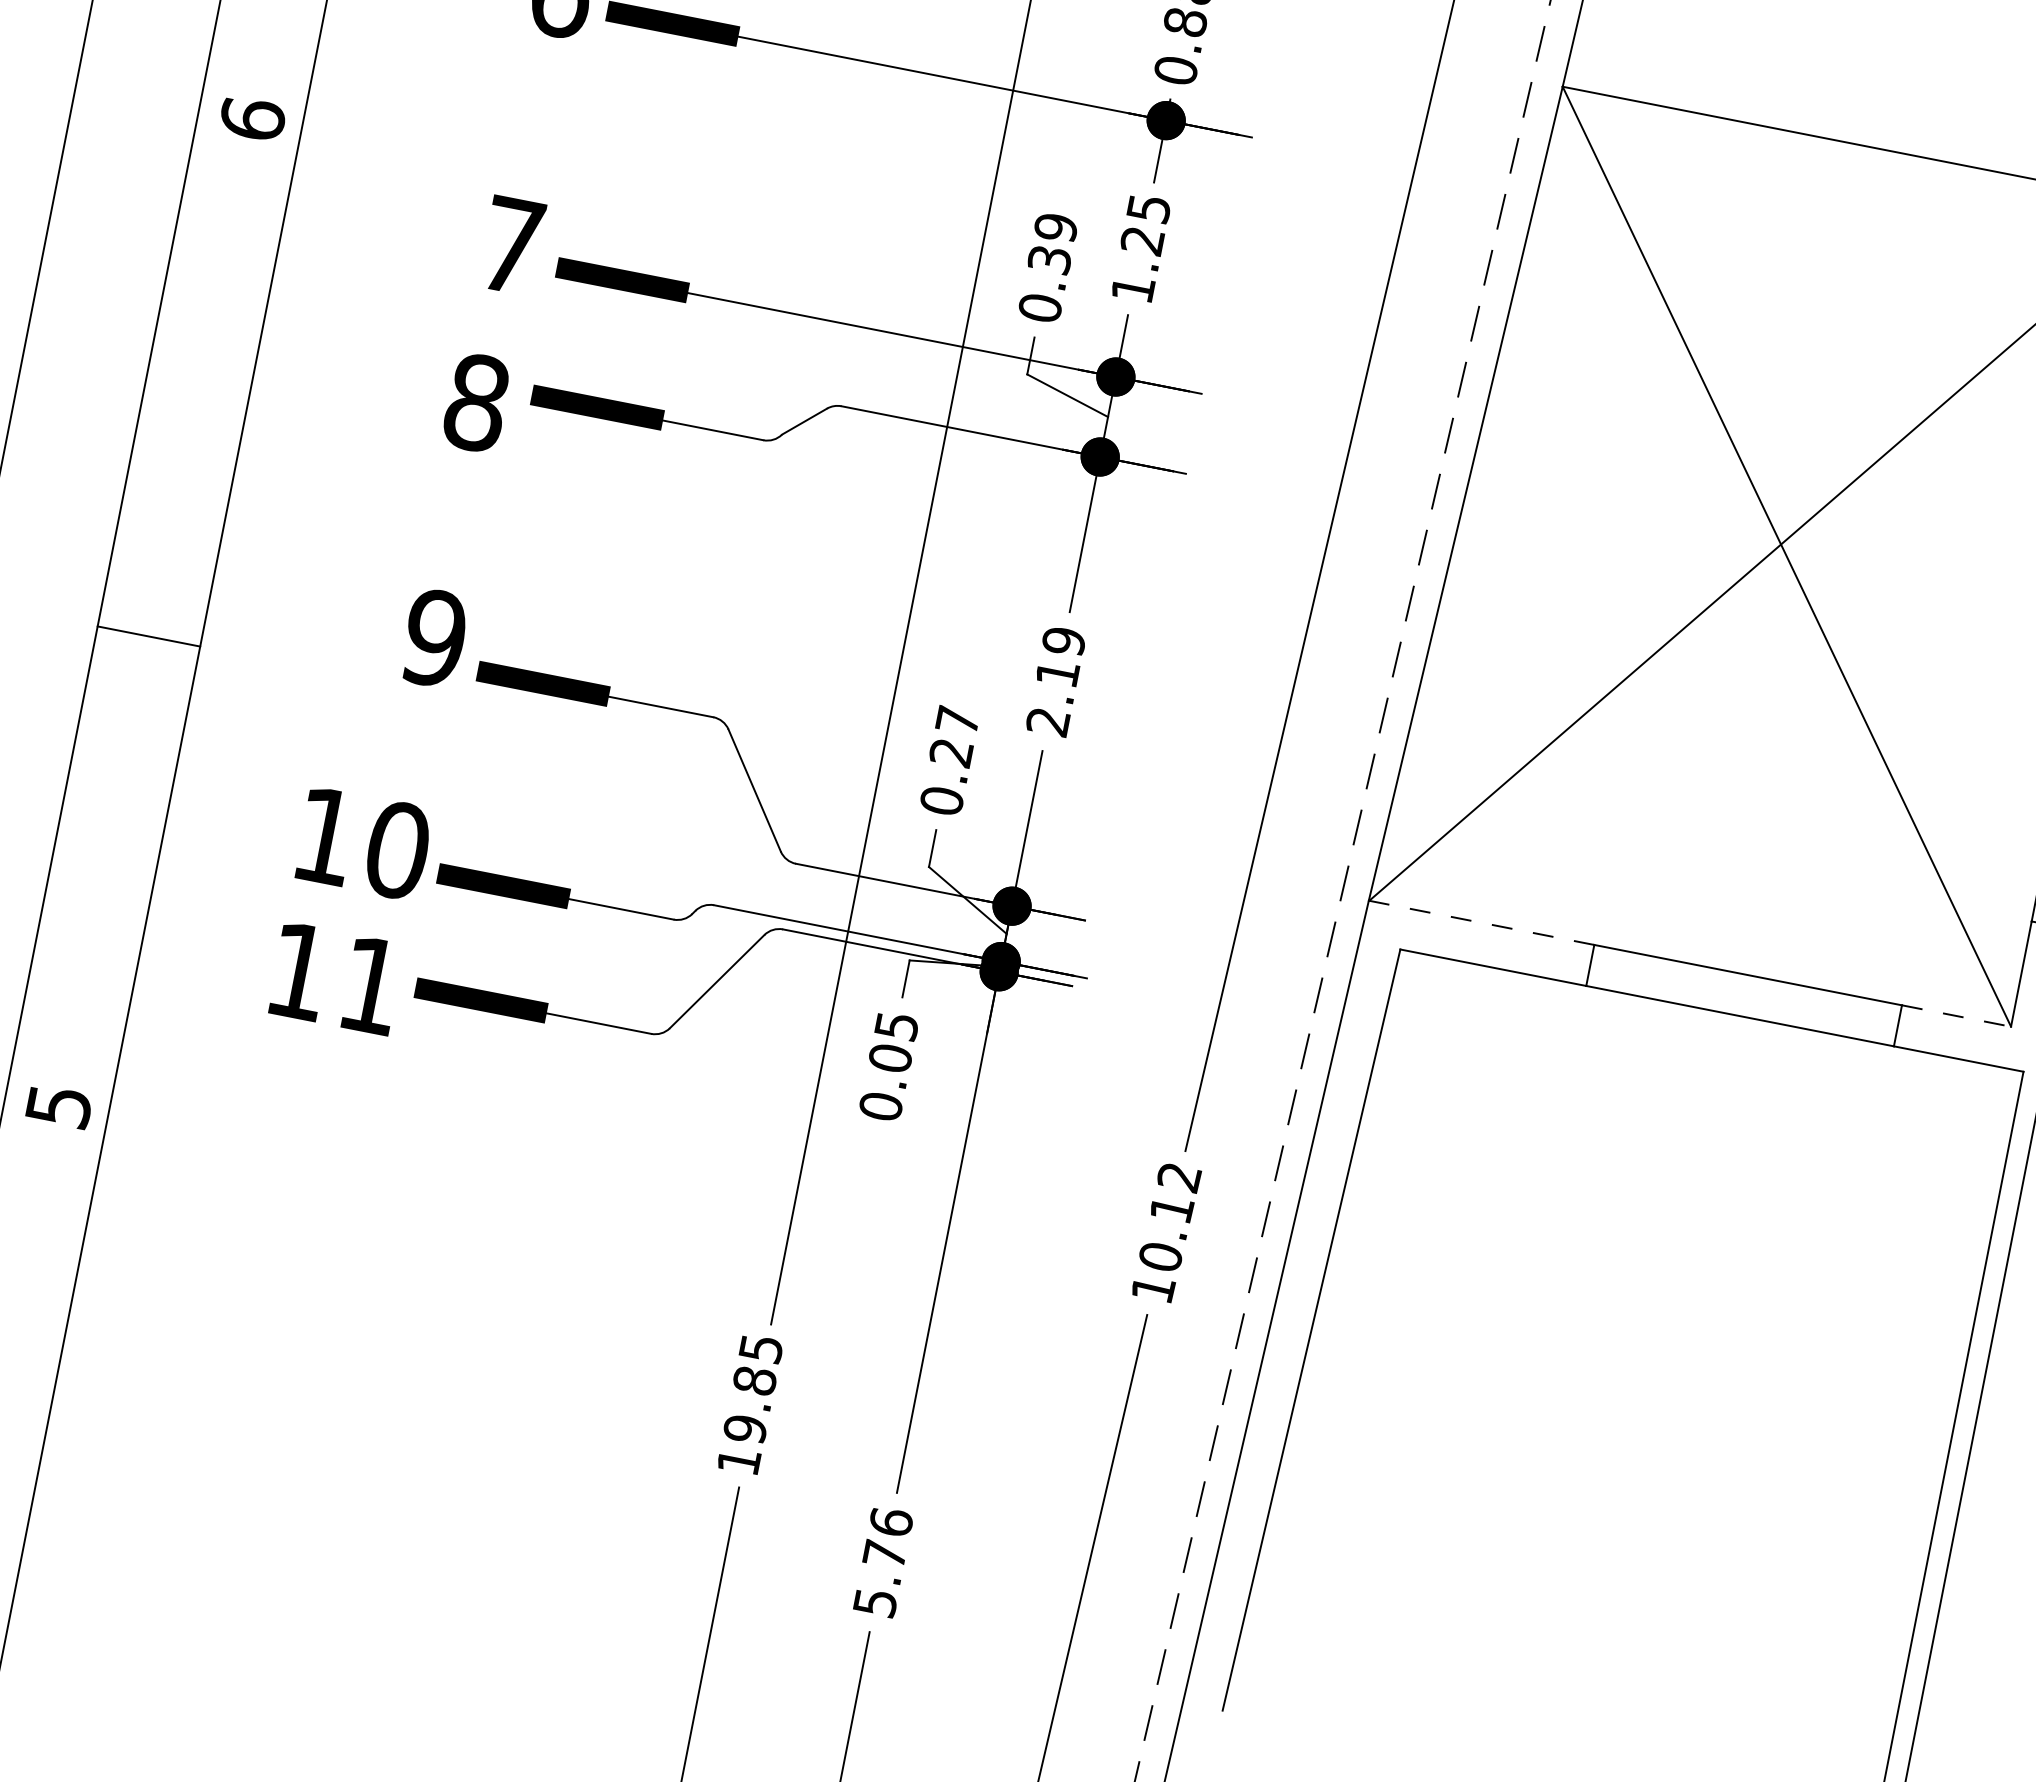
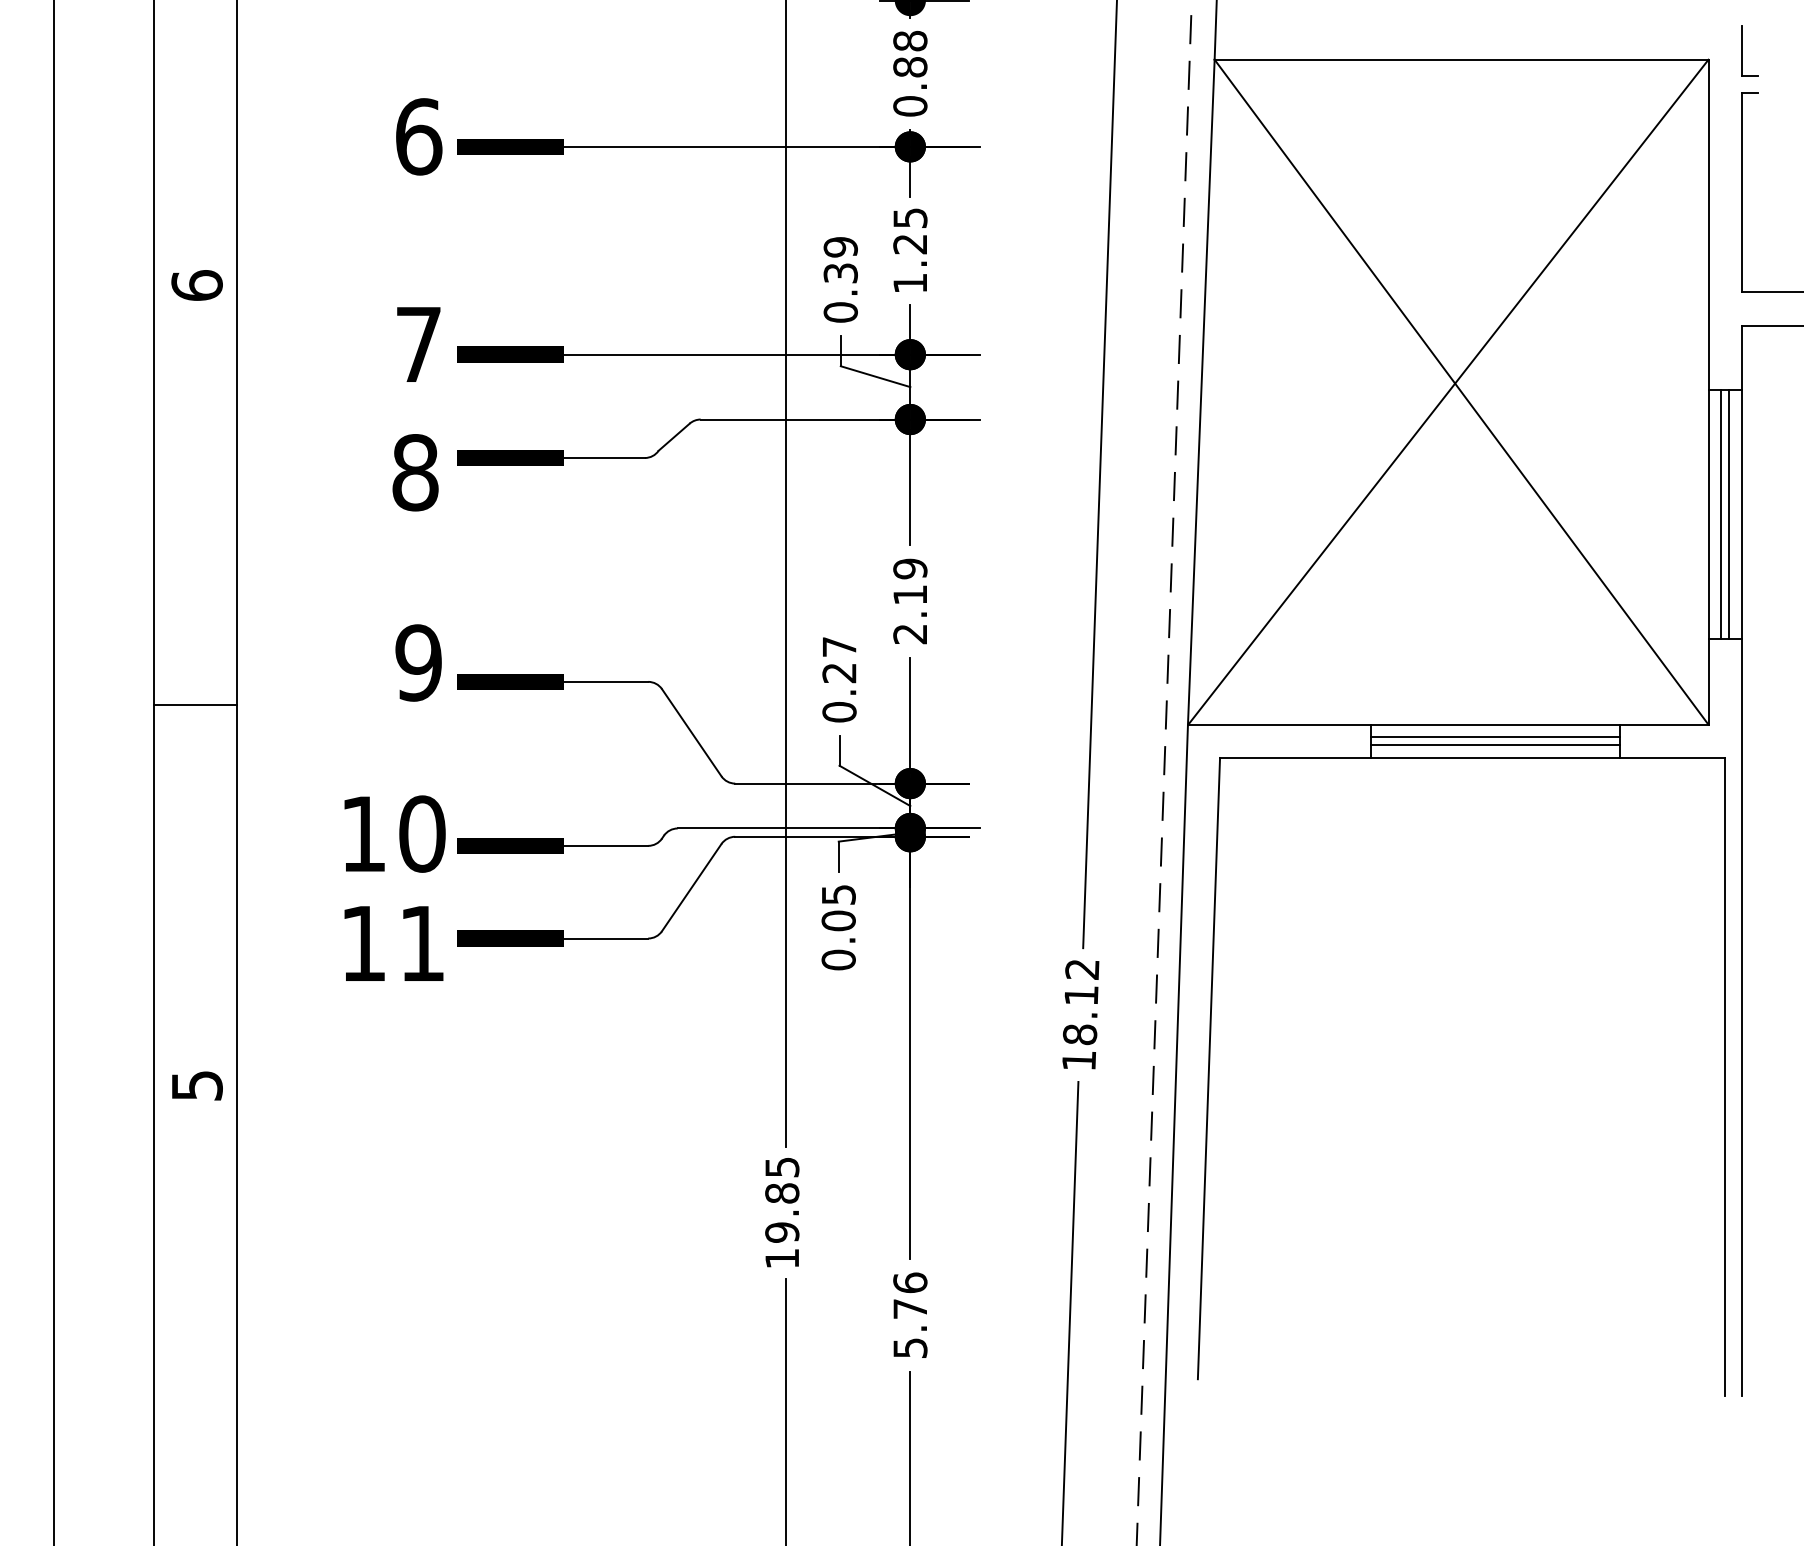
line: (1481, 922) -> (1279, 724), dashed -> solid
line: (1745, 990) -> (1495, 737), added
line: (1743, 1000) -> (1495, 745), added
line: (1956, 1015) -> (1664, 724), dashed -> solid
text: (1161, 1256) -> (1080, 1034), 10.12 -> 18.12

